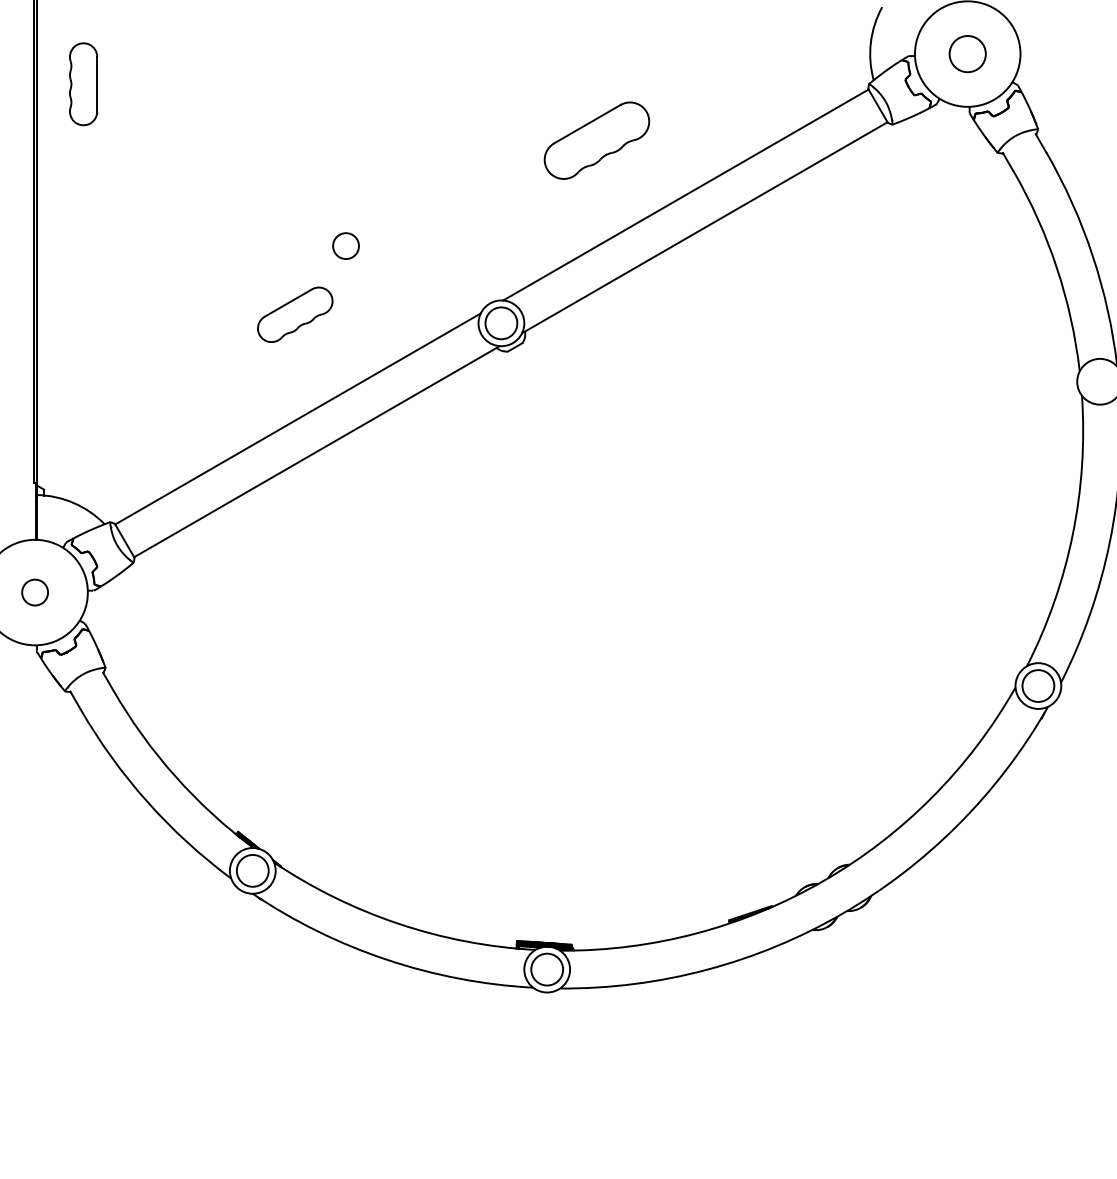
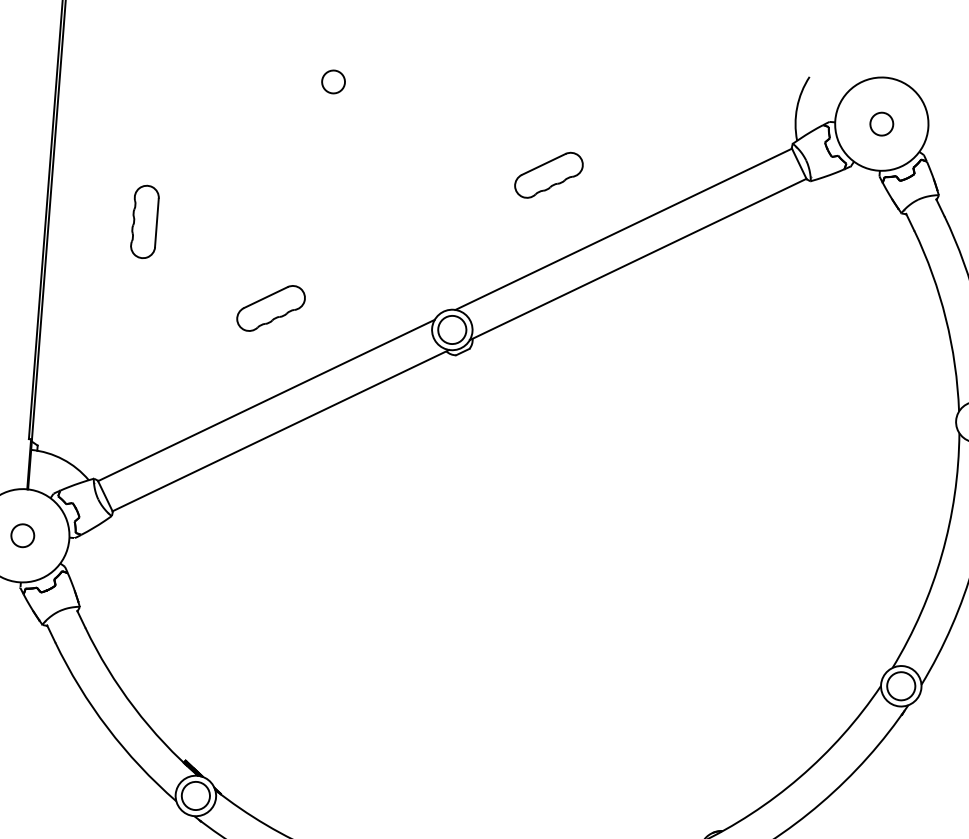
circle: (967, 54) -> (881, 124), size x0.71
part: (83, 84) -> (144, 222), moved
part: (596, 140) -> (548, 175), size x0.71
circle: (345, 245) -> (333, 81), moved

